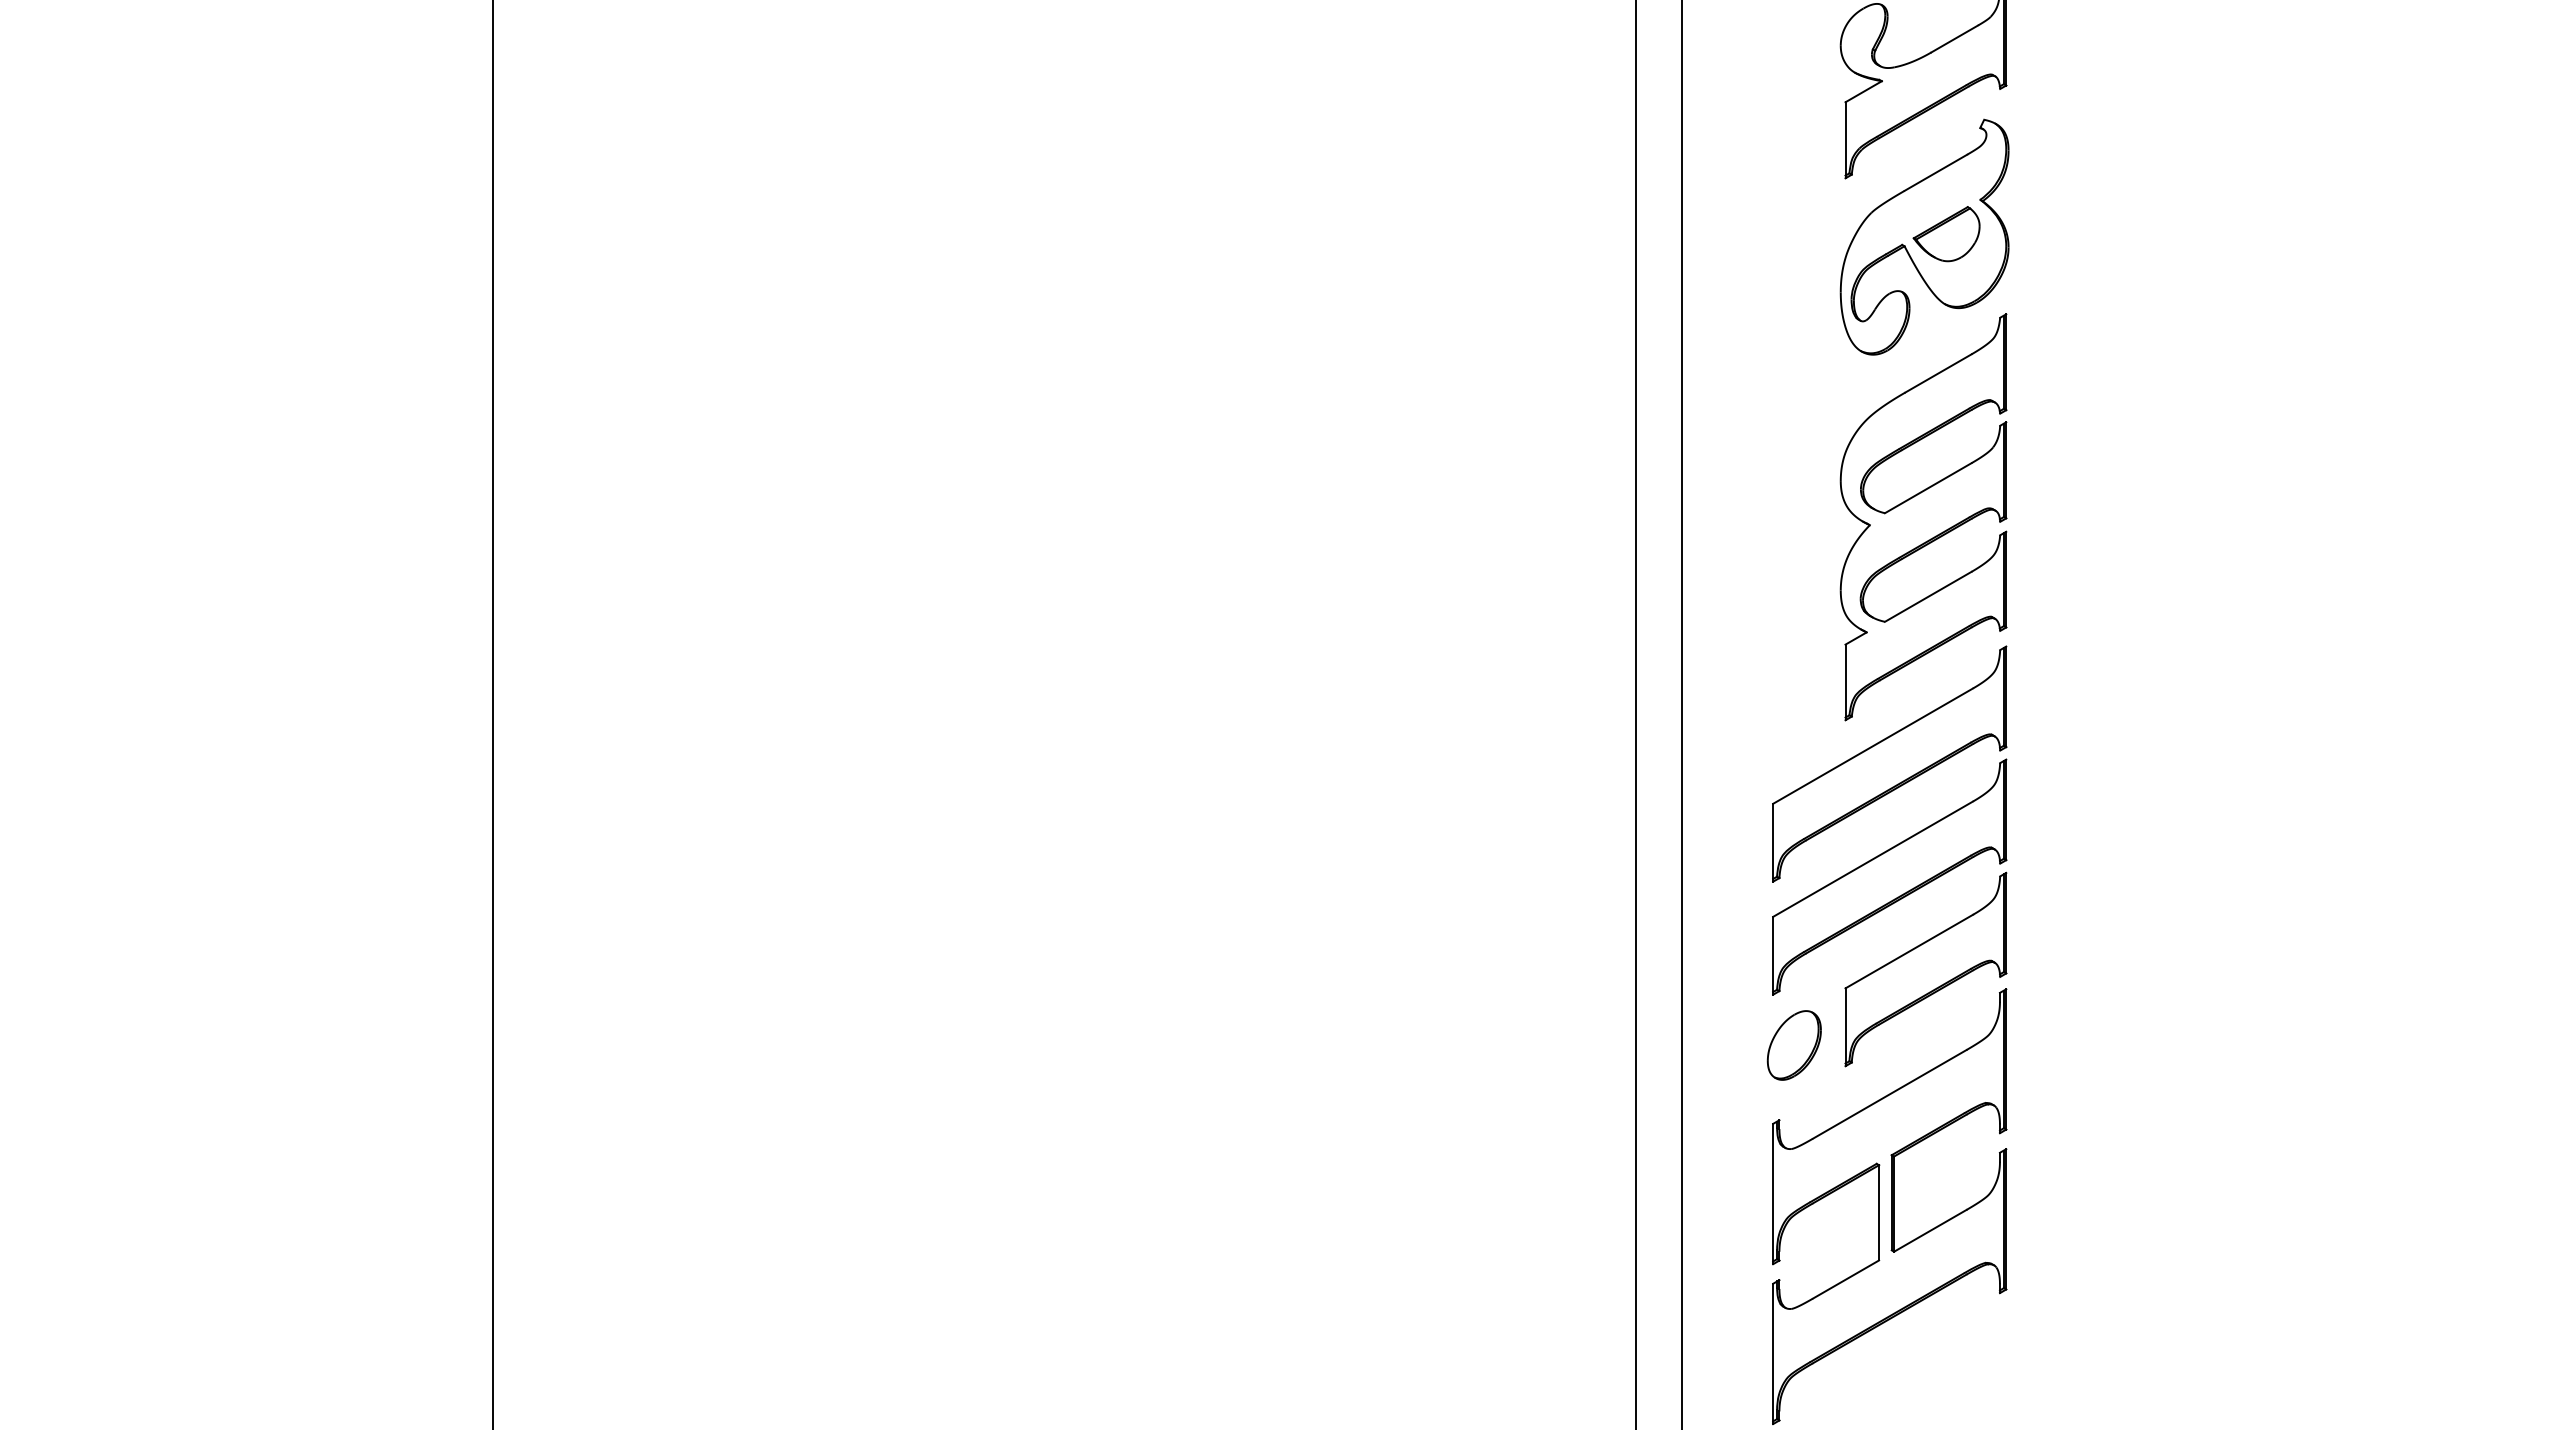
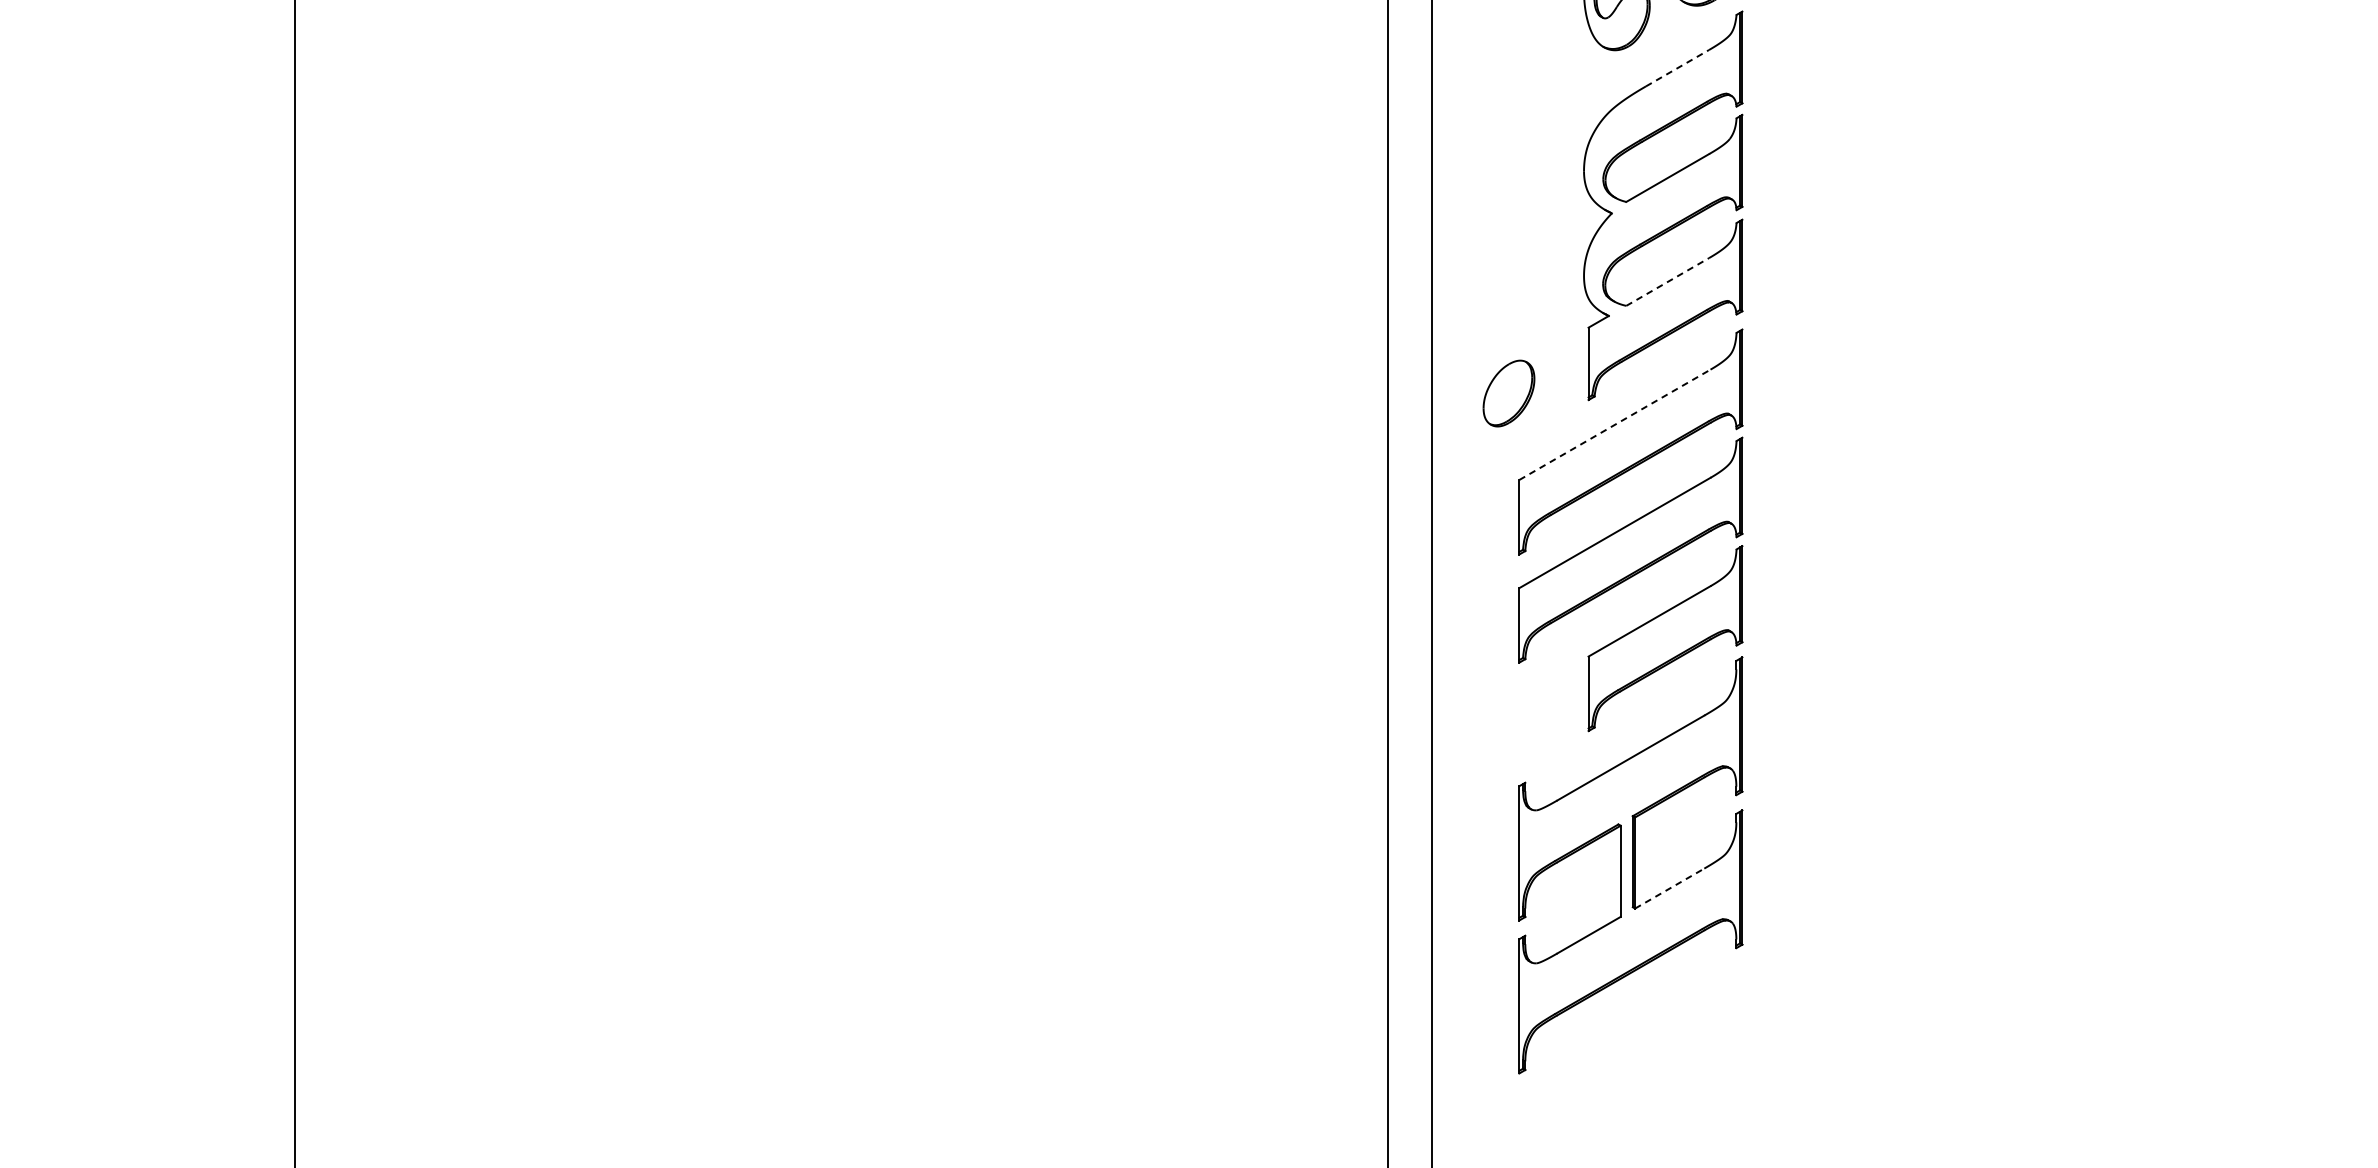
line: (1938, 373) -> (1677, 68), solid -> dashed
line: (1928, 596) -> (1667, 281), solid -> dashed
line: (1873, 745) -> (1615, 424), solid -> dashed
part: (1793, 1045) -> (1508, 393), moved
line: (1930, 1230) -> (1669, 888), solid -> dashed

